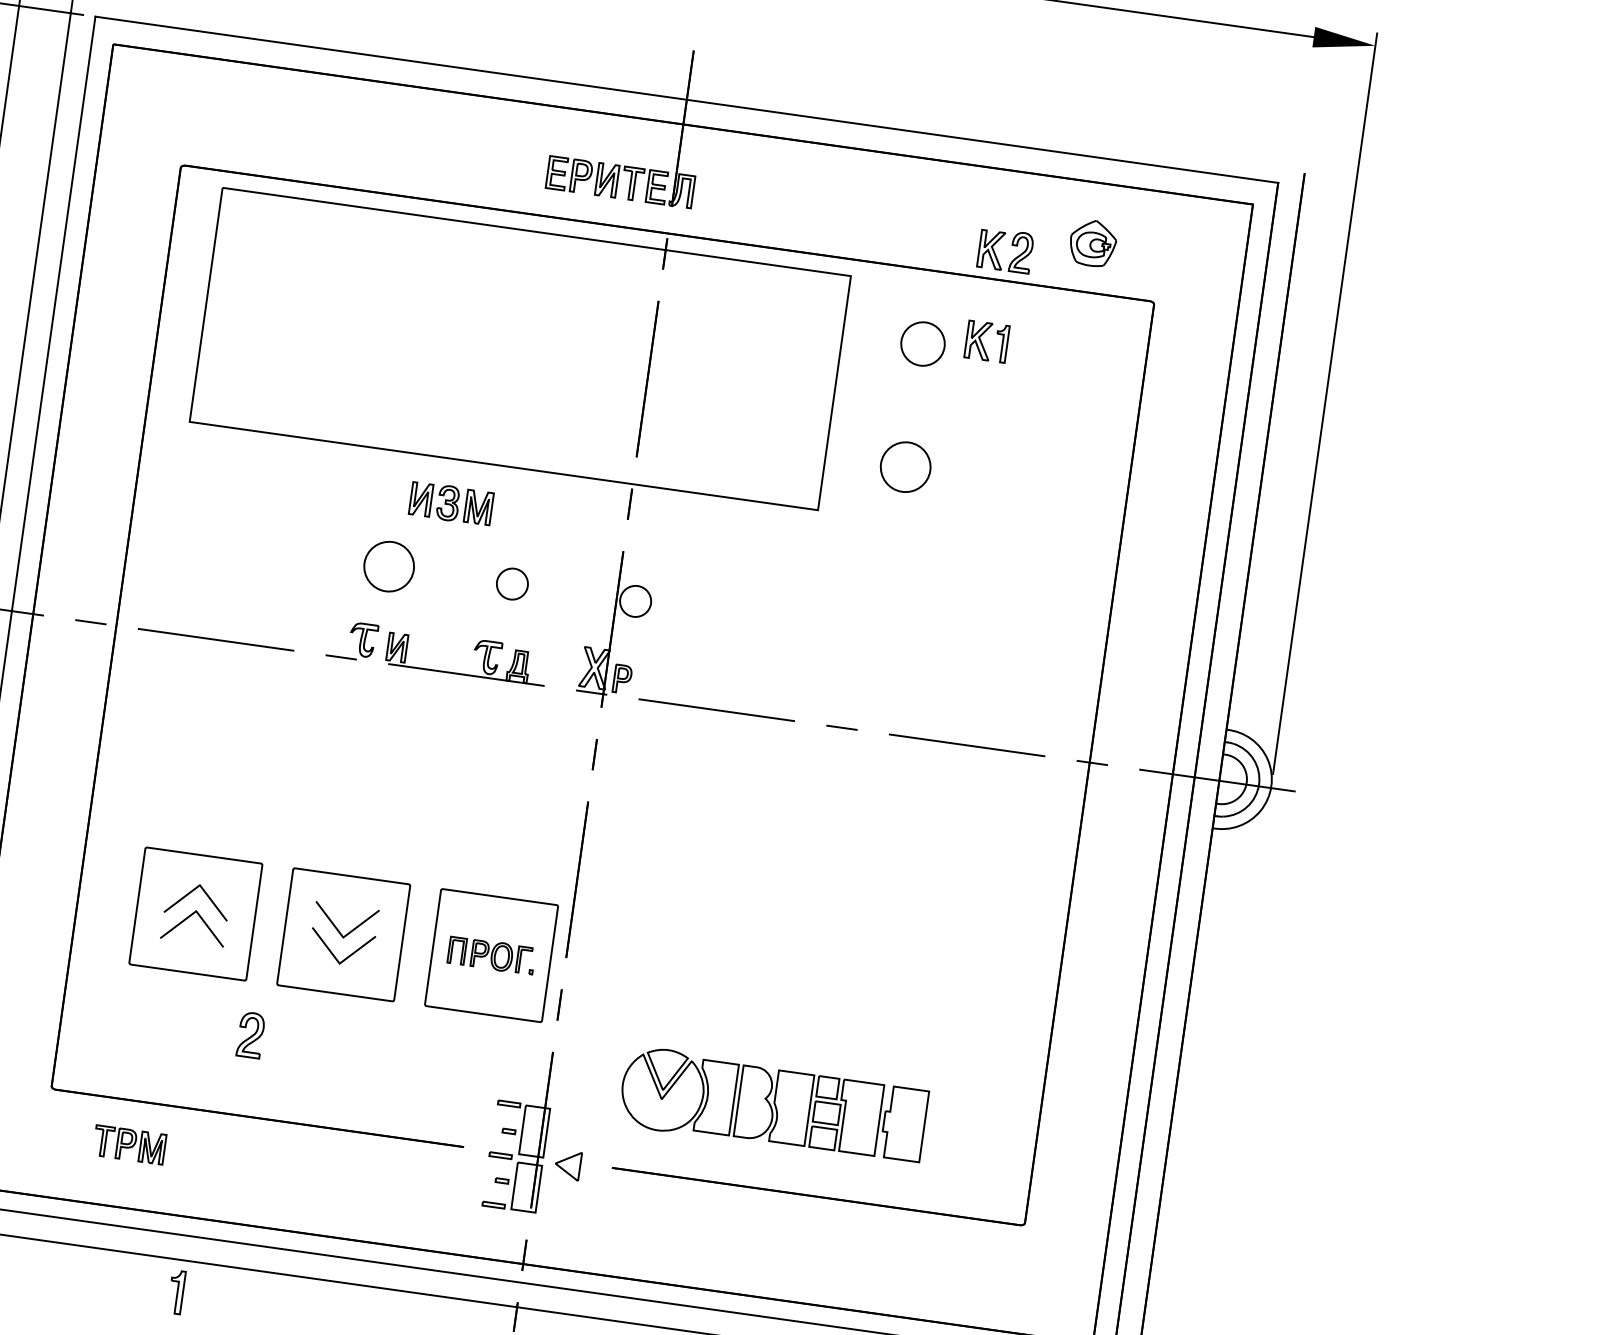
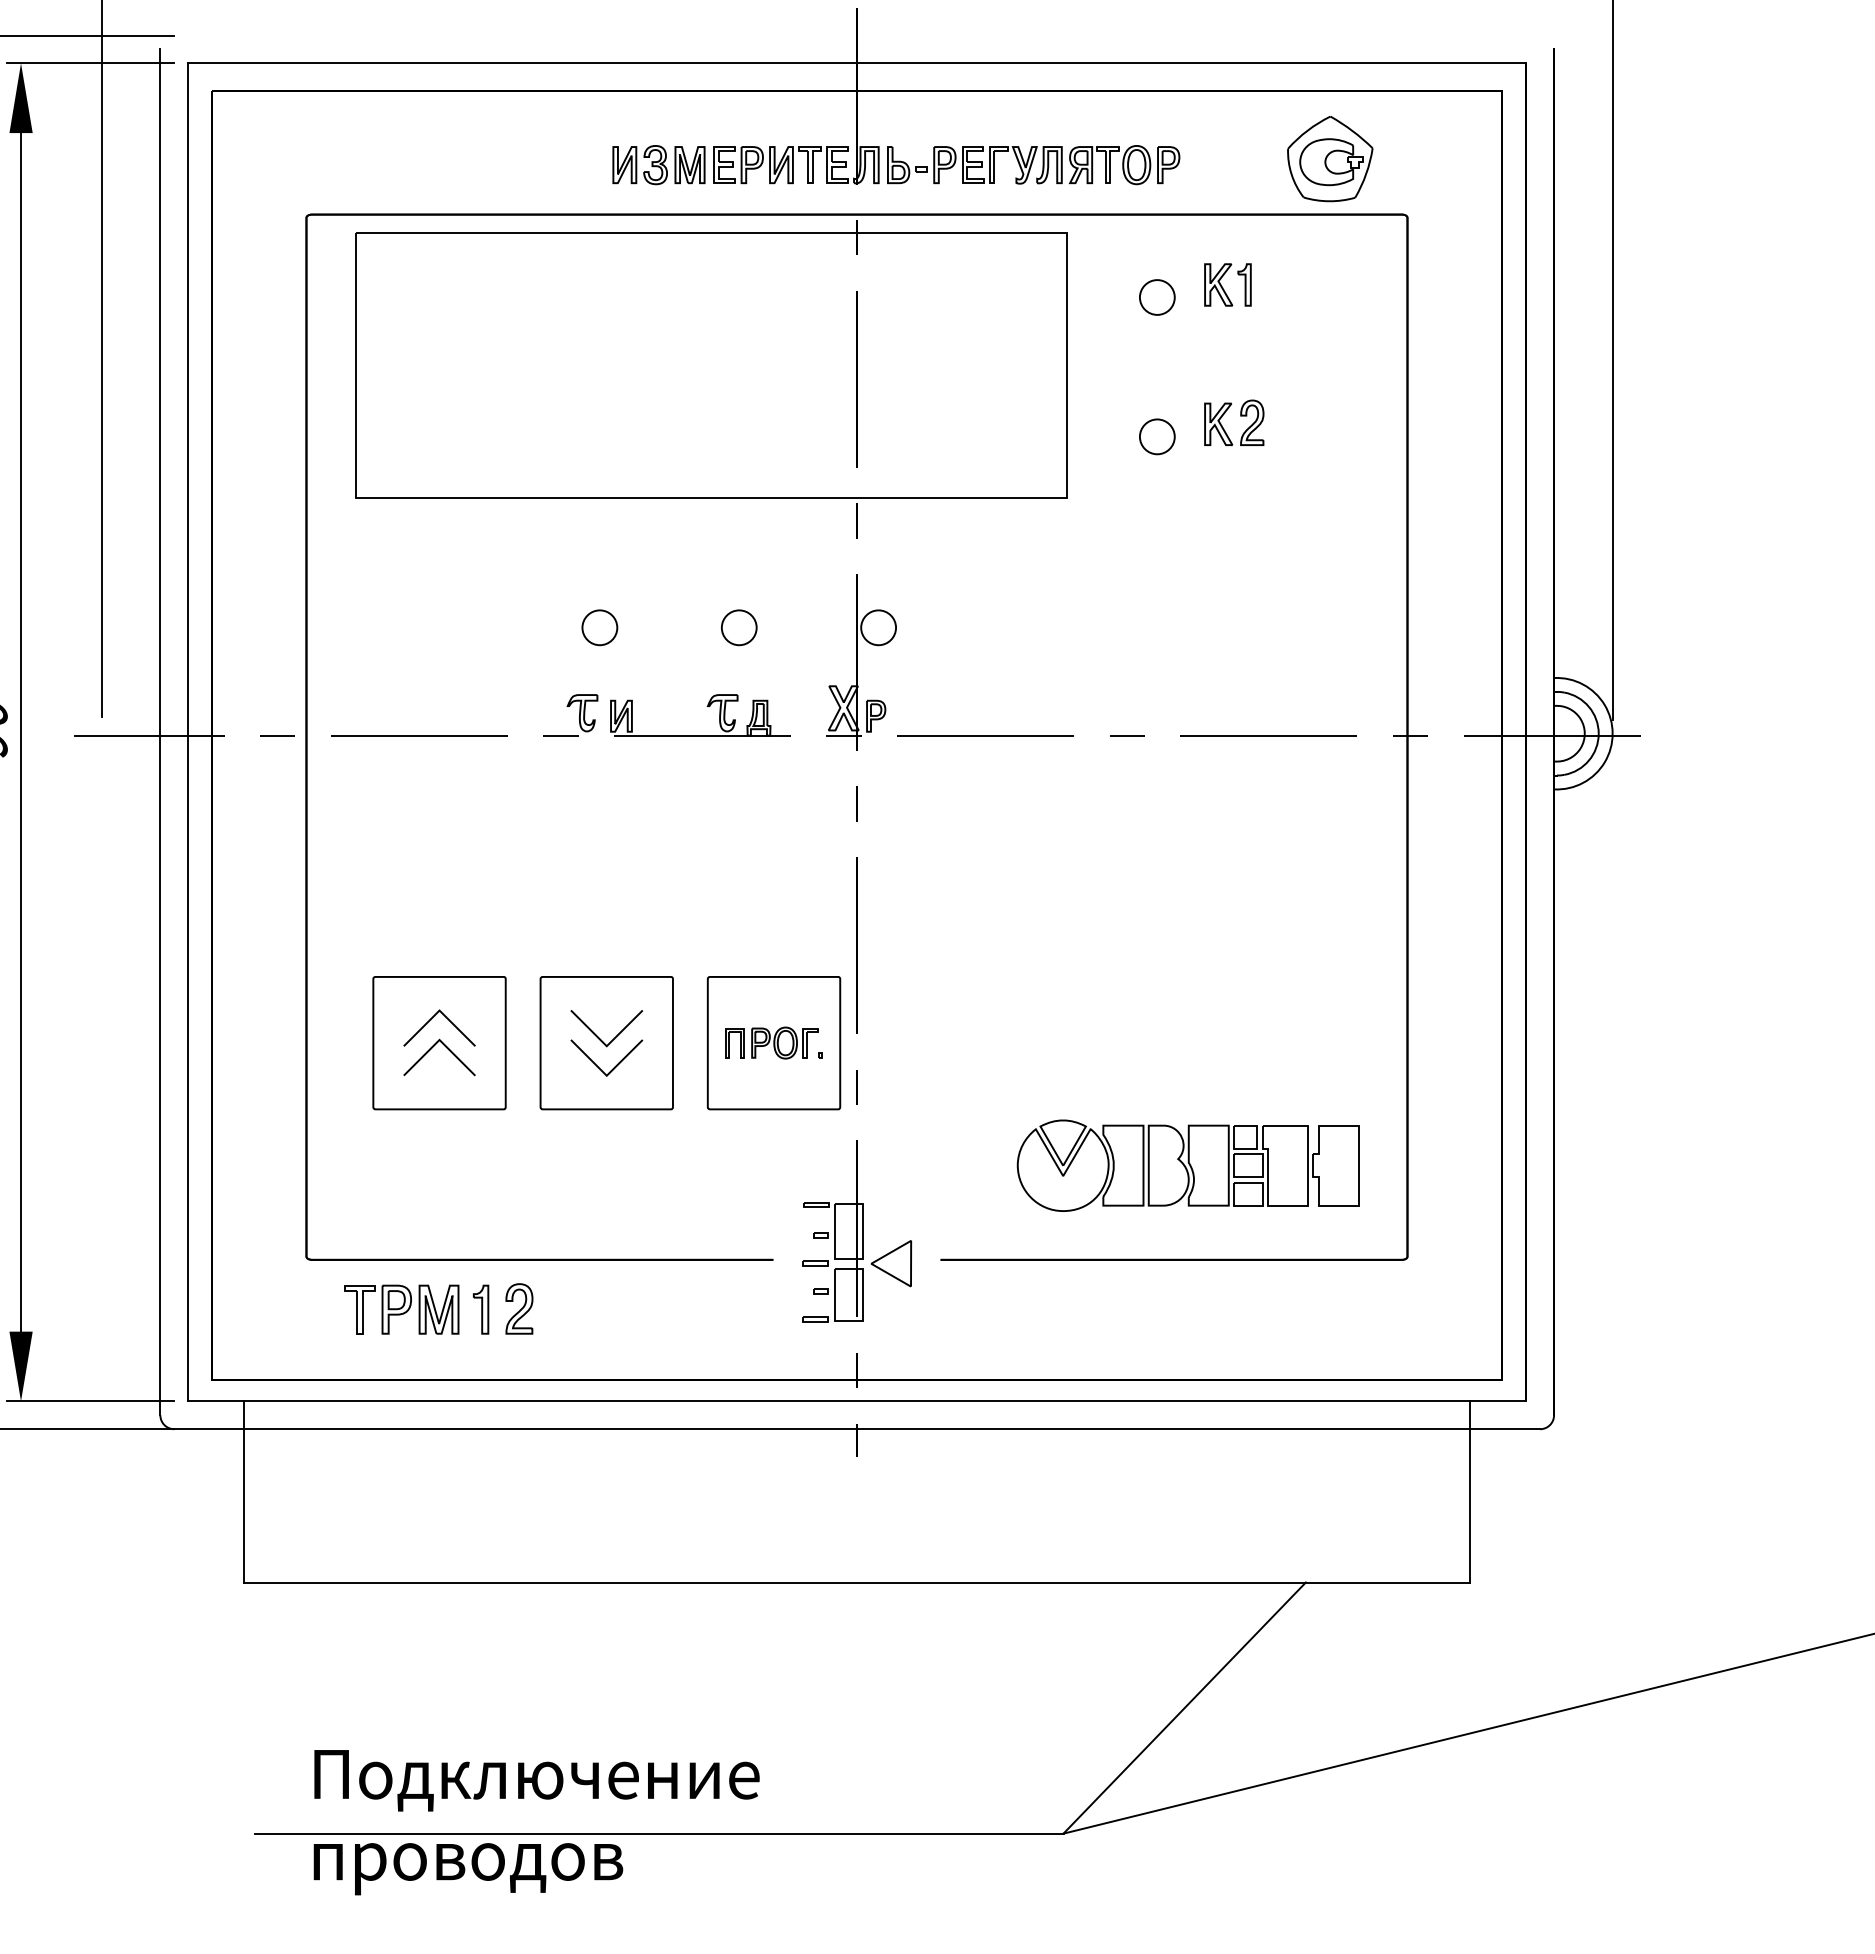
part: (829, 211) -> (1033, 165), added
part: (1093, 243) -> (1330, 159), size x1.67
part: (1011, 245) -> (1240, 416), moved
part: (923, 344) -> (1157, 297), size x0.71
part: (905, 466) -> (1157, 436), size x0.62
part: (450, 503) -> (658, 165), moved
part: (388, 566) -> (599, 627), size x0.62
part: (250, 1034) -> (519, 1308), moved
part: (772, 1105) -> (1187, 1165), moved
part: (129, 1144) -> (401, 1309), size x1.43
part: (568, 1164) -> (891, 1263), size x1.43
part: (176, 1291) -> (480, 1309), moved

